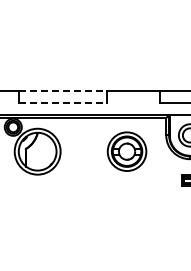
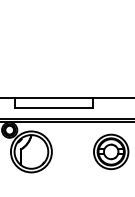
line: (63, 90) -> (54, 97), dashed -> solid
line: (63, 102) -> (54, 108), dashed -> solid

